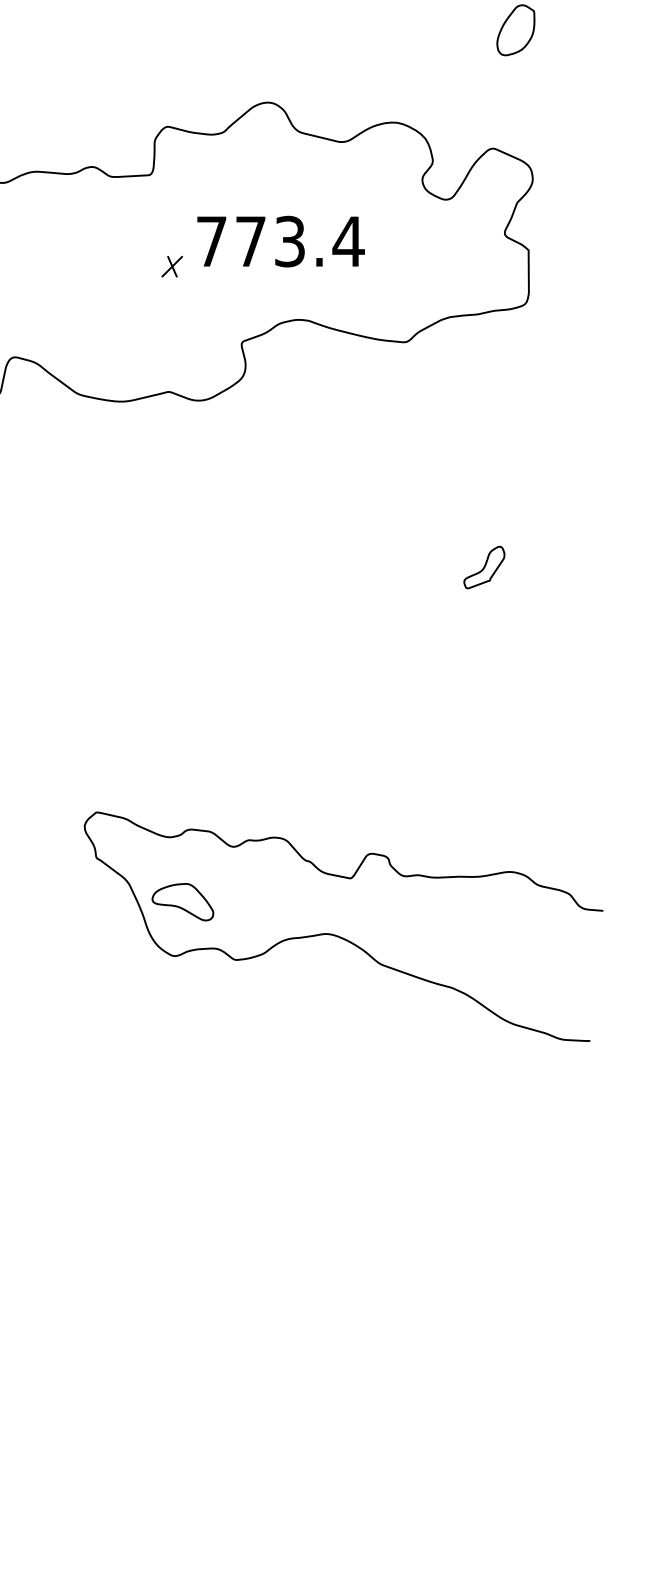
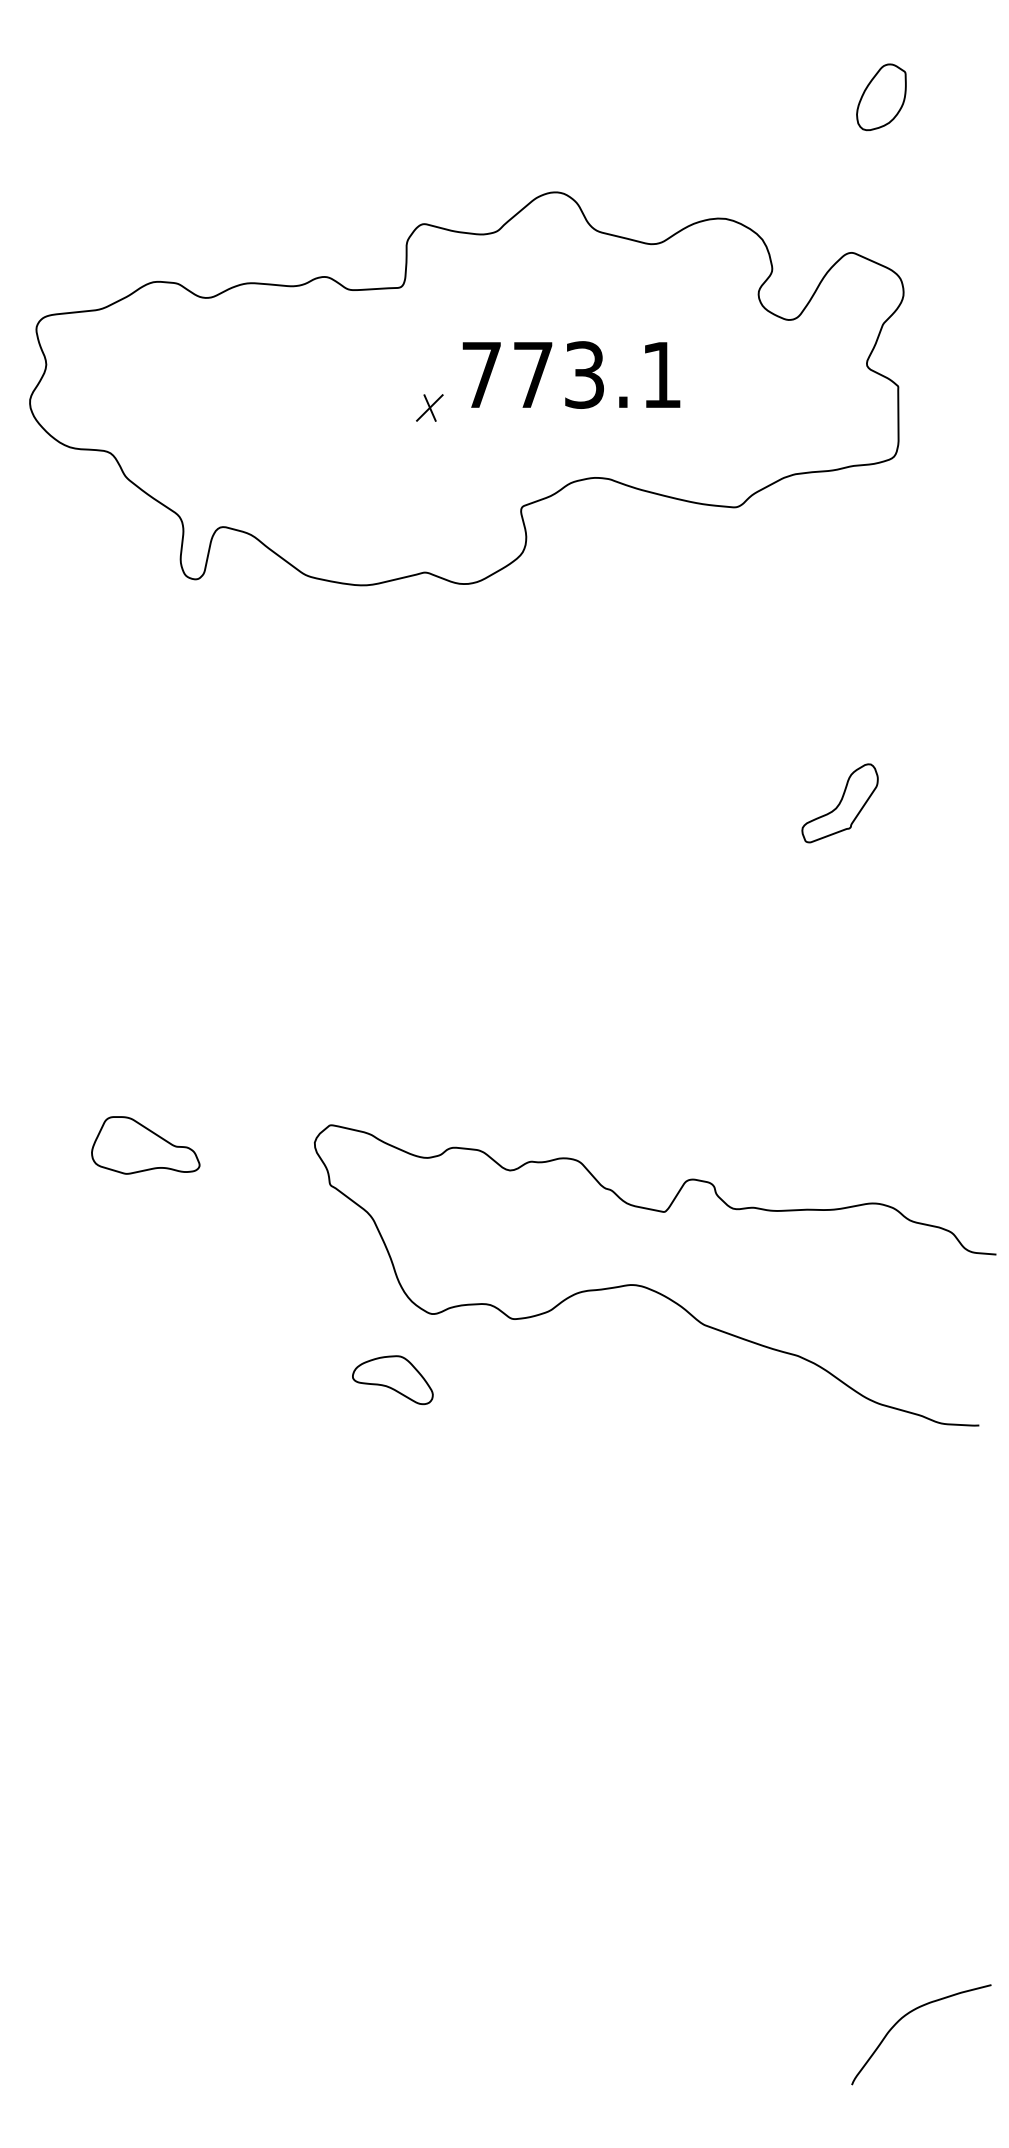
text: (348, 241) -> (661, 374), 773.4 -> 773.1
part: (483, 567) -> (839, 803), size x1.43
part: (182, 902) -> (392, 1380), moved
curve: (536, 1489) -> (908, 2014), added

